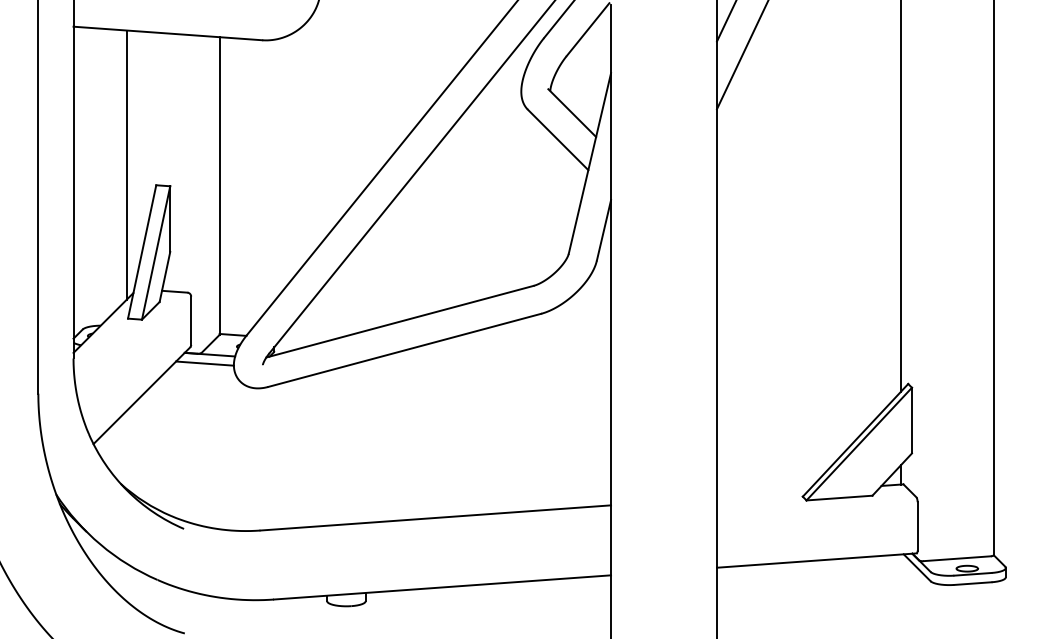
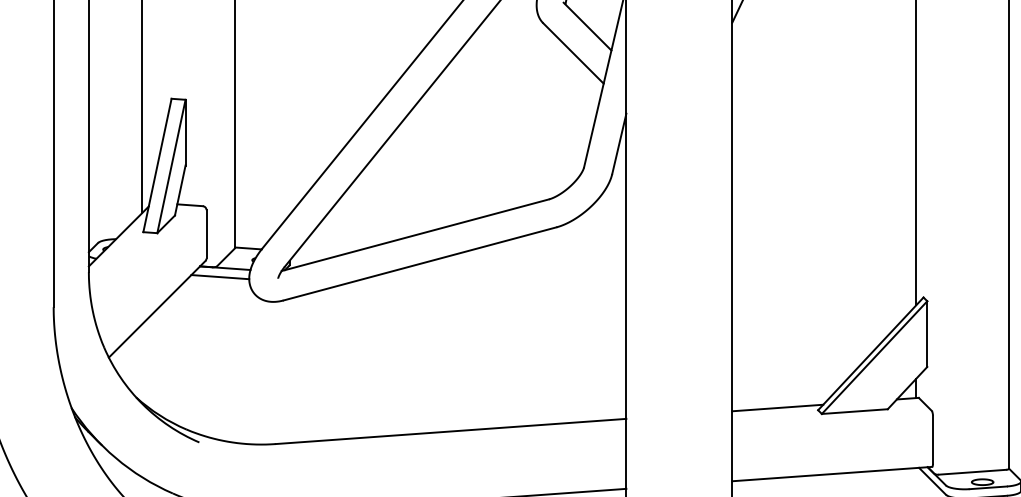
line: (761, 494) -> (776, 408), added

